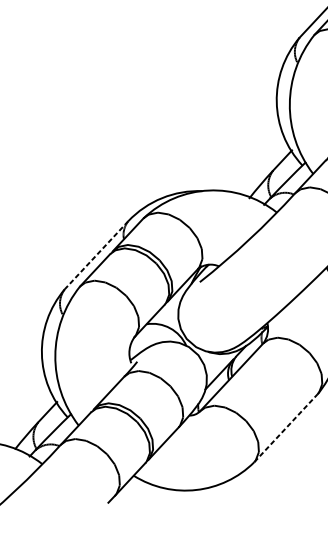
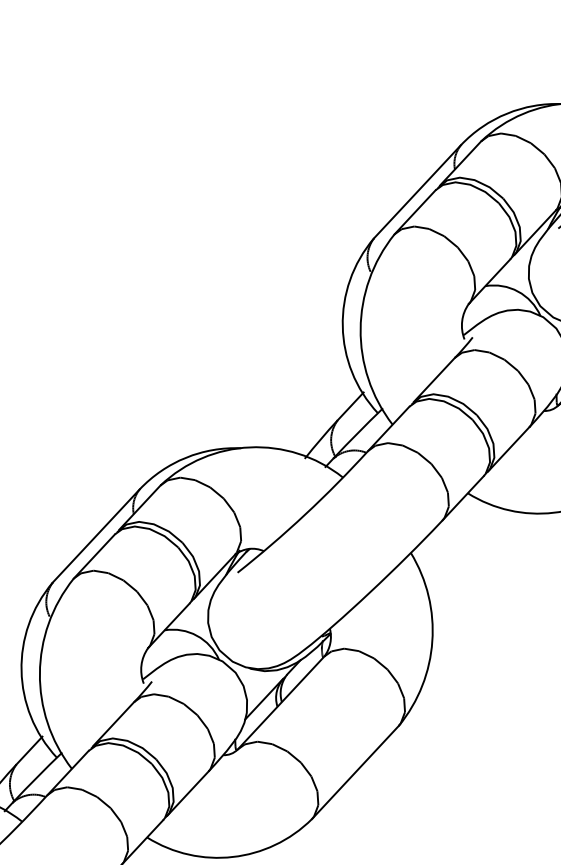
line: (96, 254) -> (96, 535), dashed -> solid
line: (286, 428) -> (355, 772), dashed -> solid

